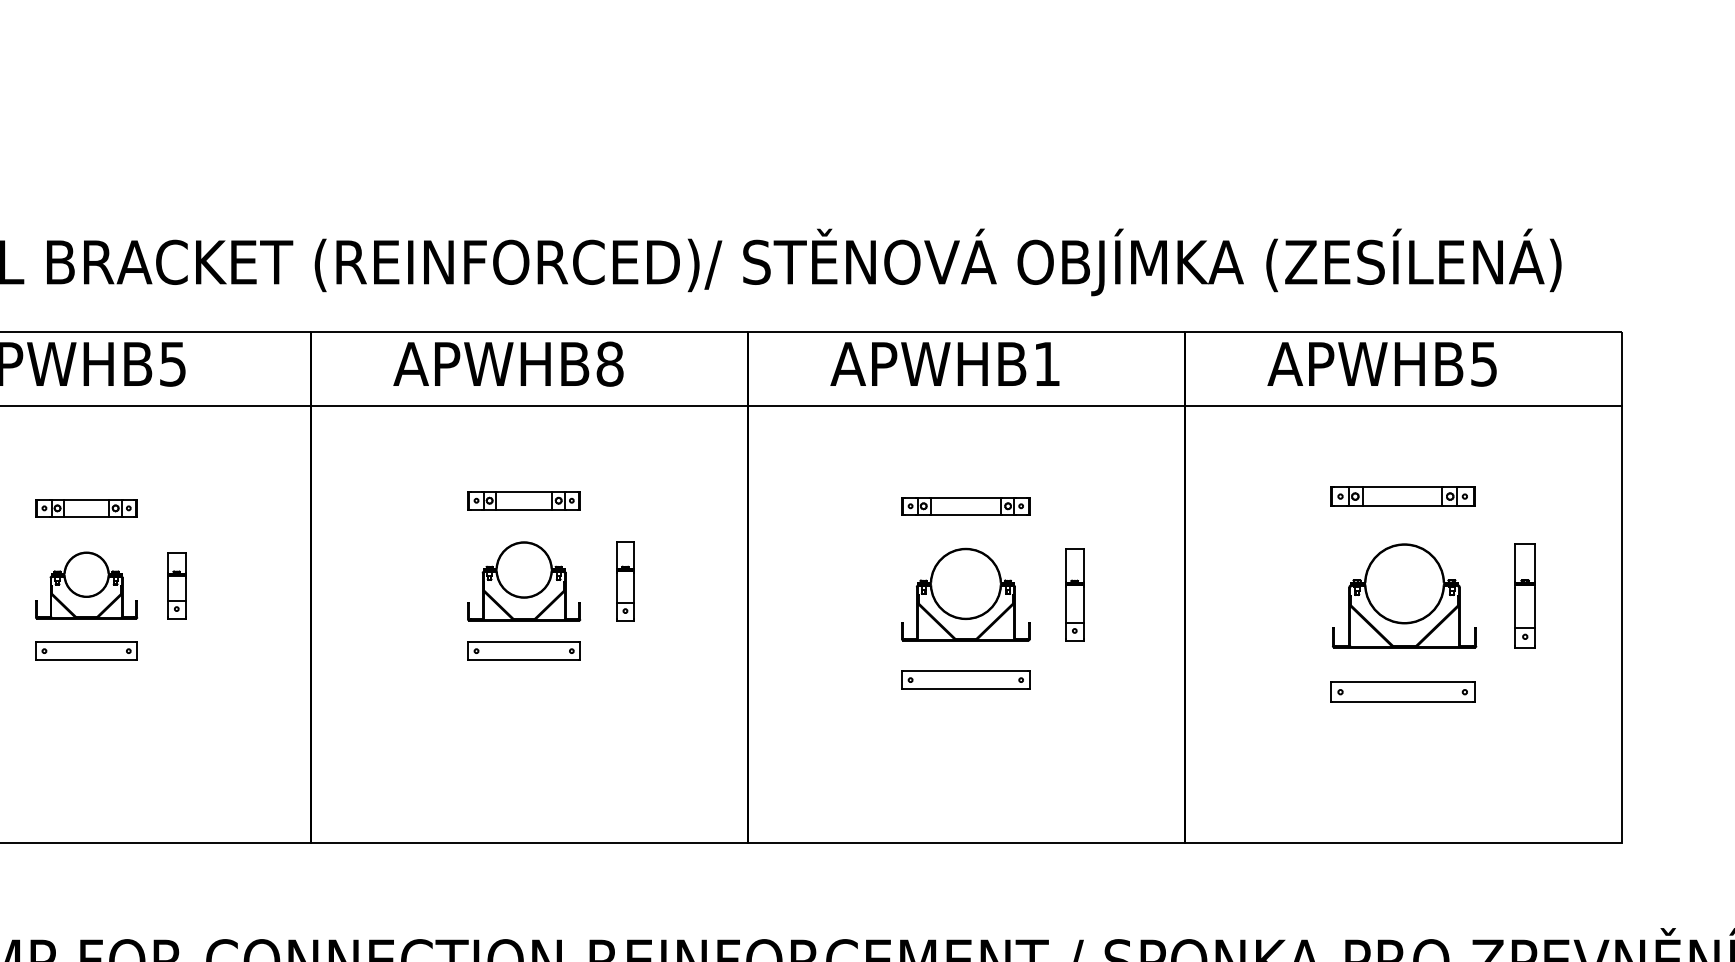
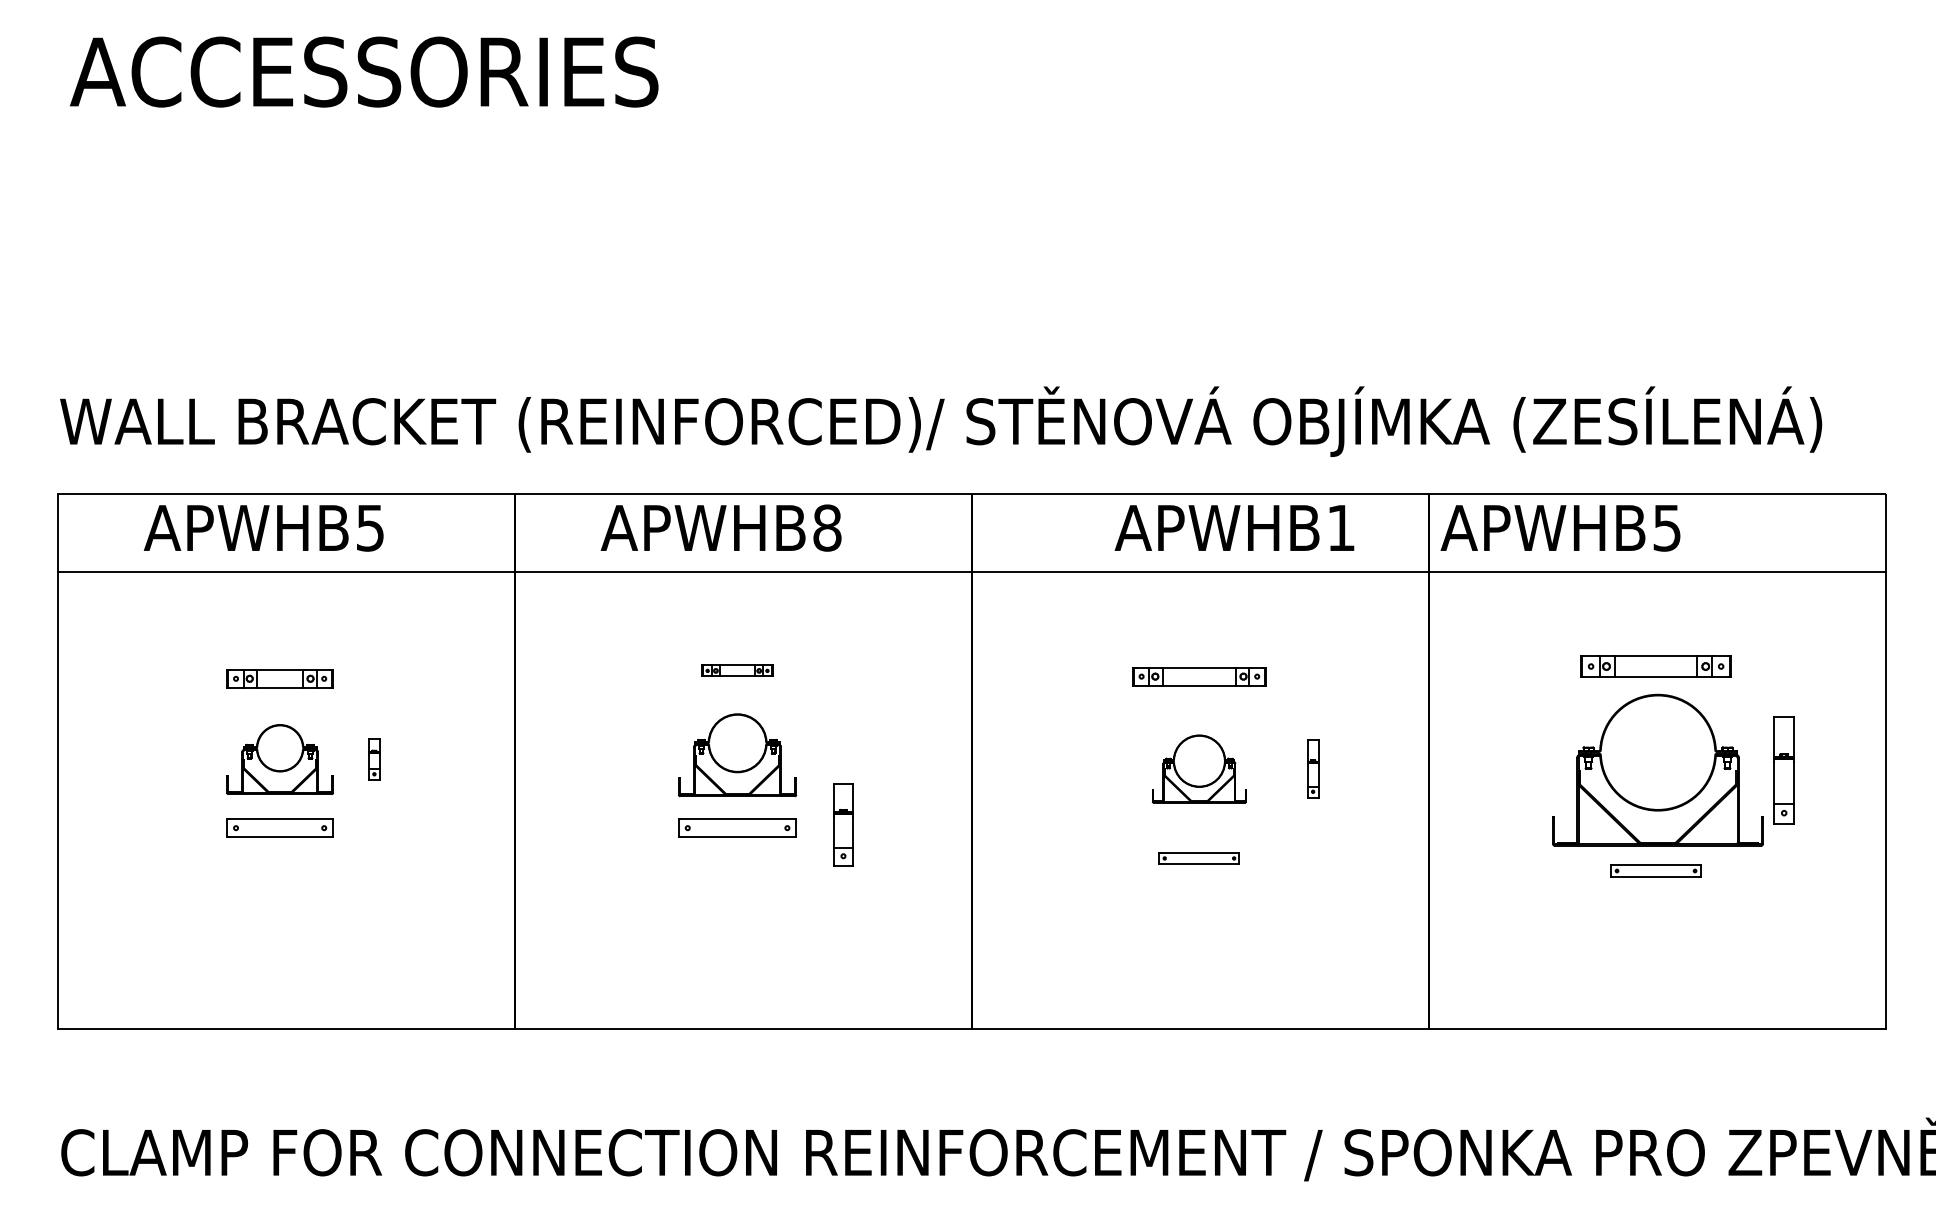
text: (944, 363) -> (1234, 527), moved
text: (1382, 364) -> (1560, 528), moved
part: (524, 500) -> (737, 670), size x0.6
part: (625, 580) -> (843, 824), moved
part: (176, 585) -> (374, 759), size x0.6
part: (966, 594) -> (1199, 768), size x0.7
part: (1074, 594) -> (1312, 768), size x0.6
part: (1404, 596) -> (1657, 770), size x1.4
part: (966, 680) -> (1199, 858), size x0.6
part: (1402, 691) -> (1655, 870), size x0.6

